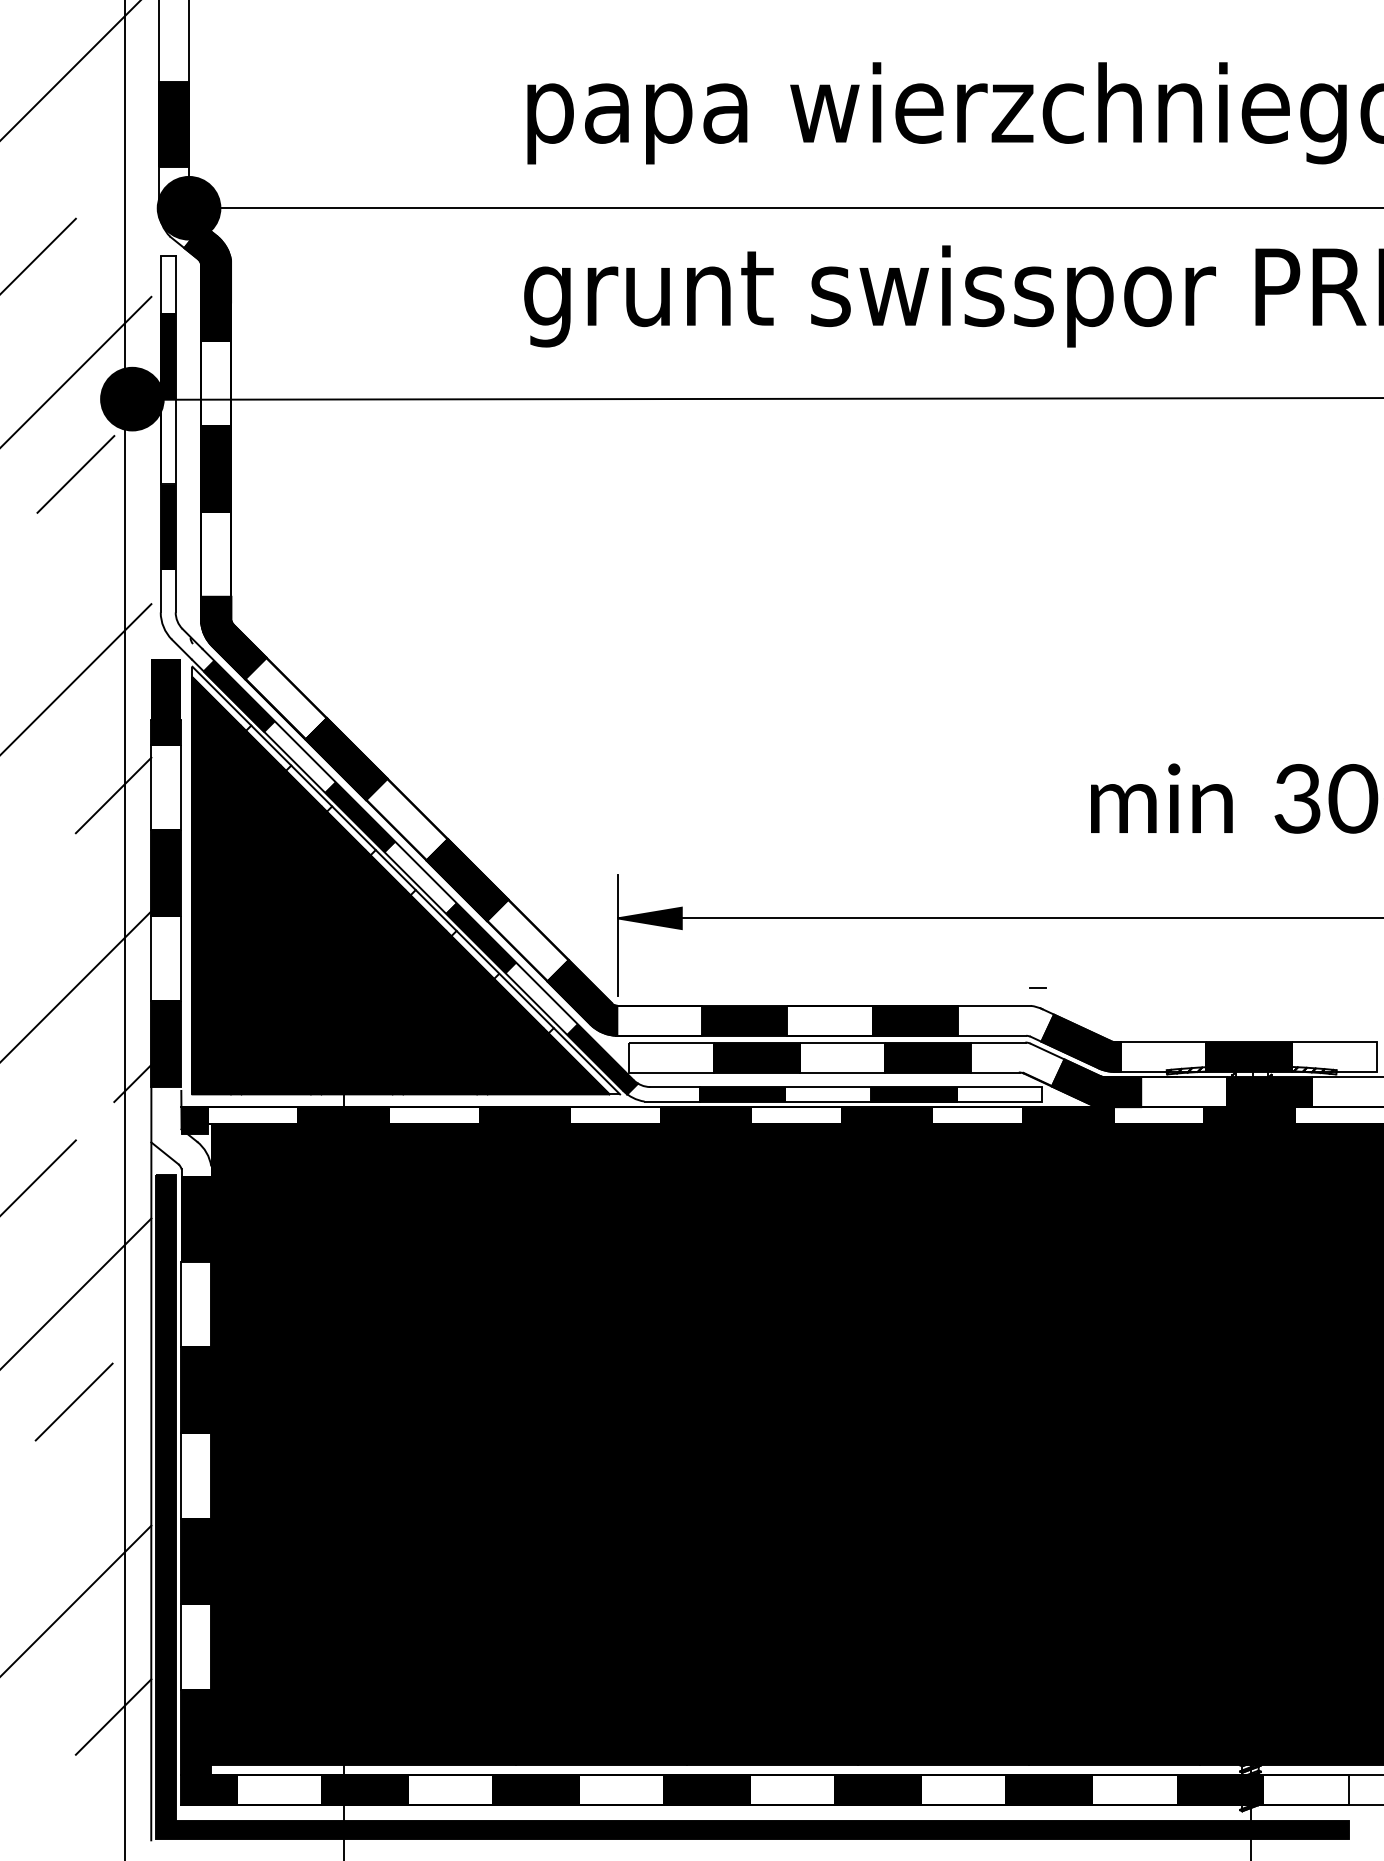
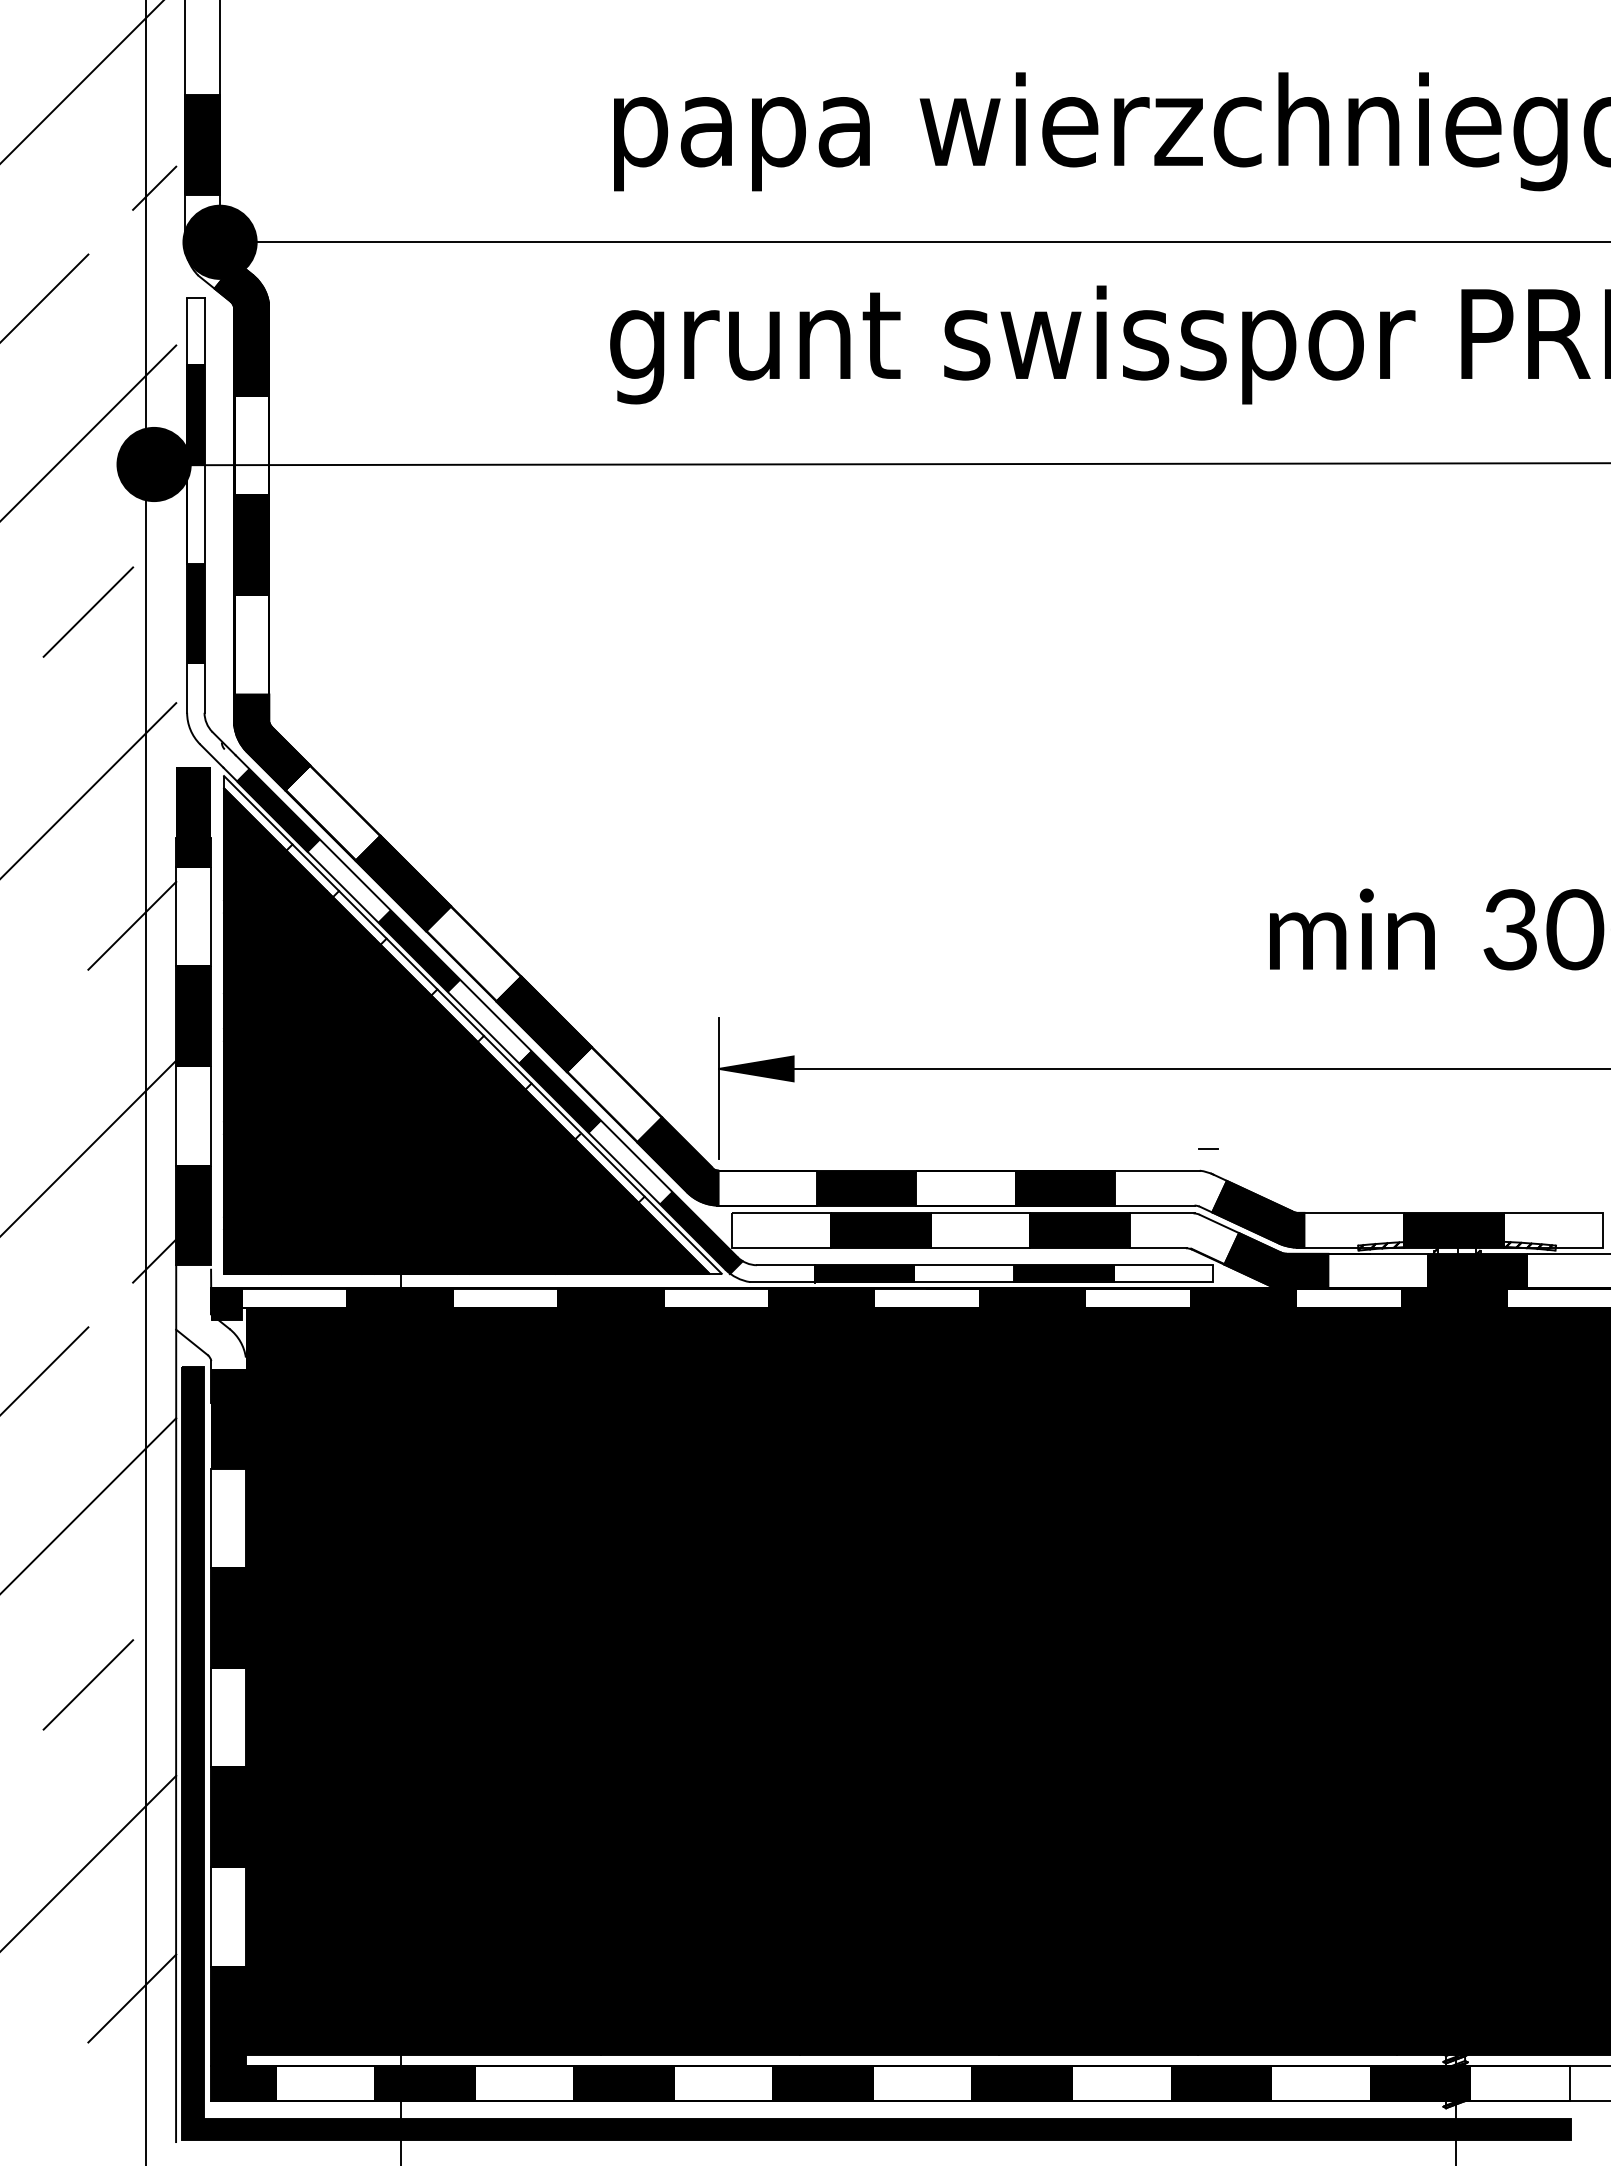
line: (132, 161) -> (154, 187), added
line: (76, 473) -> (88, 611), moved
line: (74, 1401) -> (88, 1684), moved

